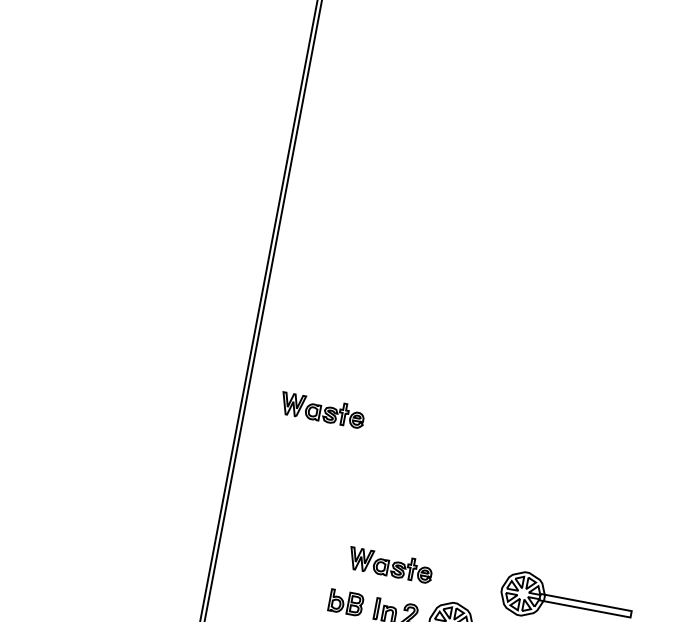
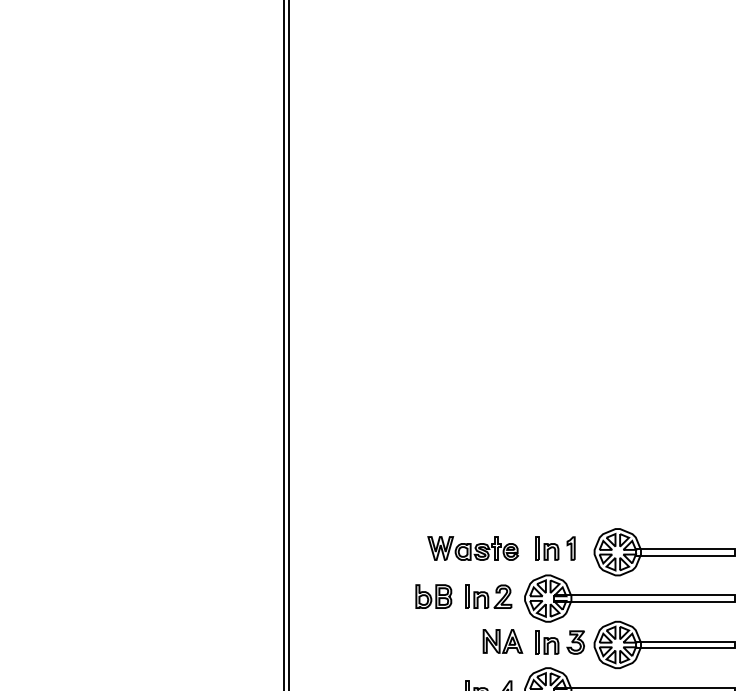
part: (322, 410) -> (370, 399), removed
part: (466, 579) -> (555, 548), added

